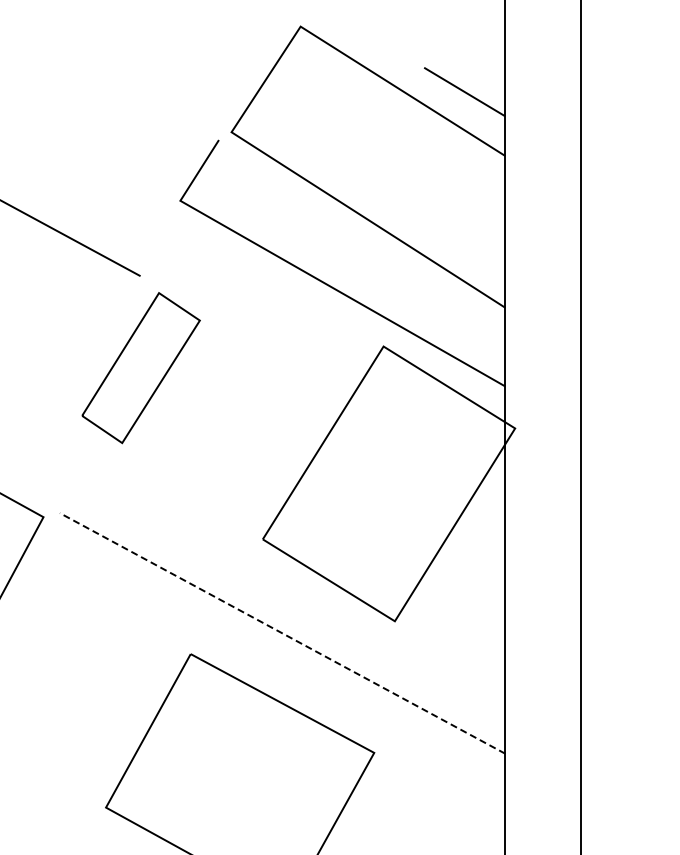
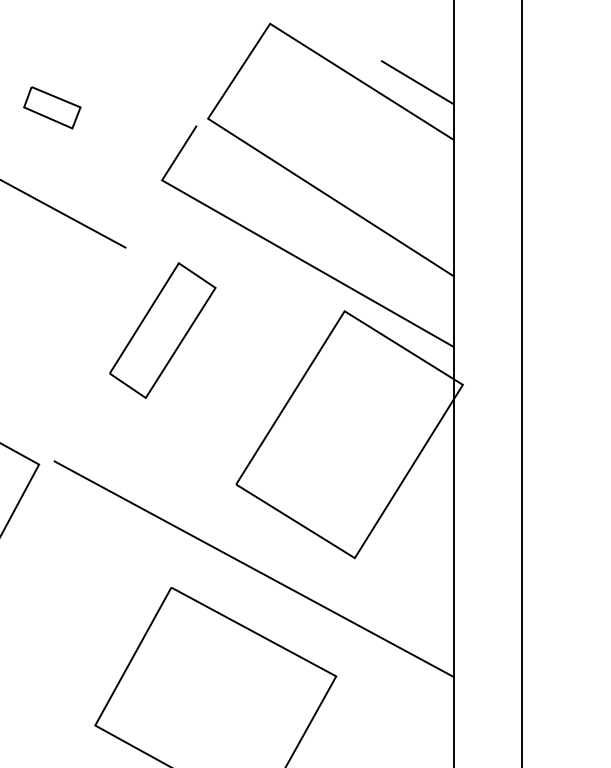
part: (58, 120) -> (52, 108), added
part: (140, 368) -> (162, 330), moved
line: (282, 633) -> (253, 569), dashed -> solid

